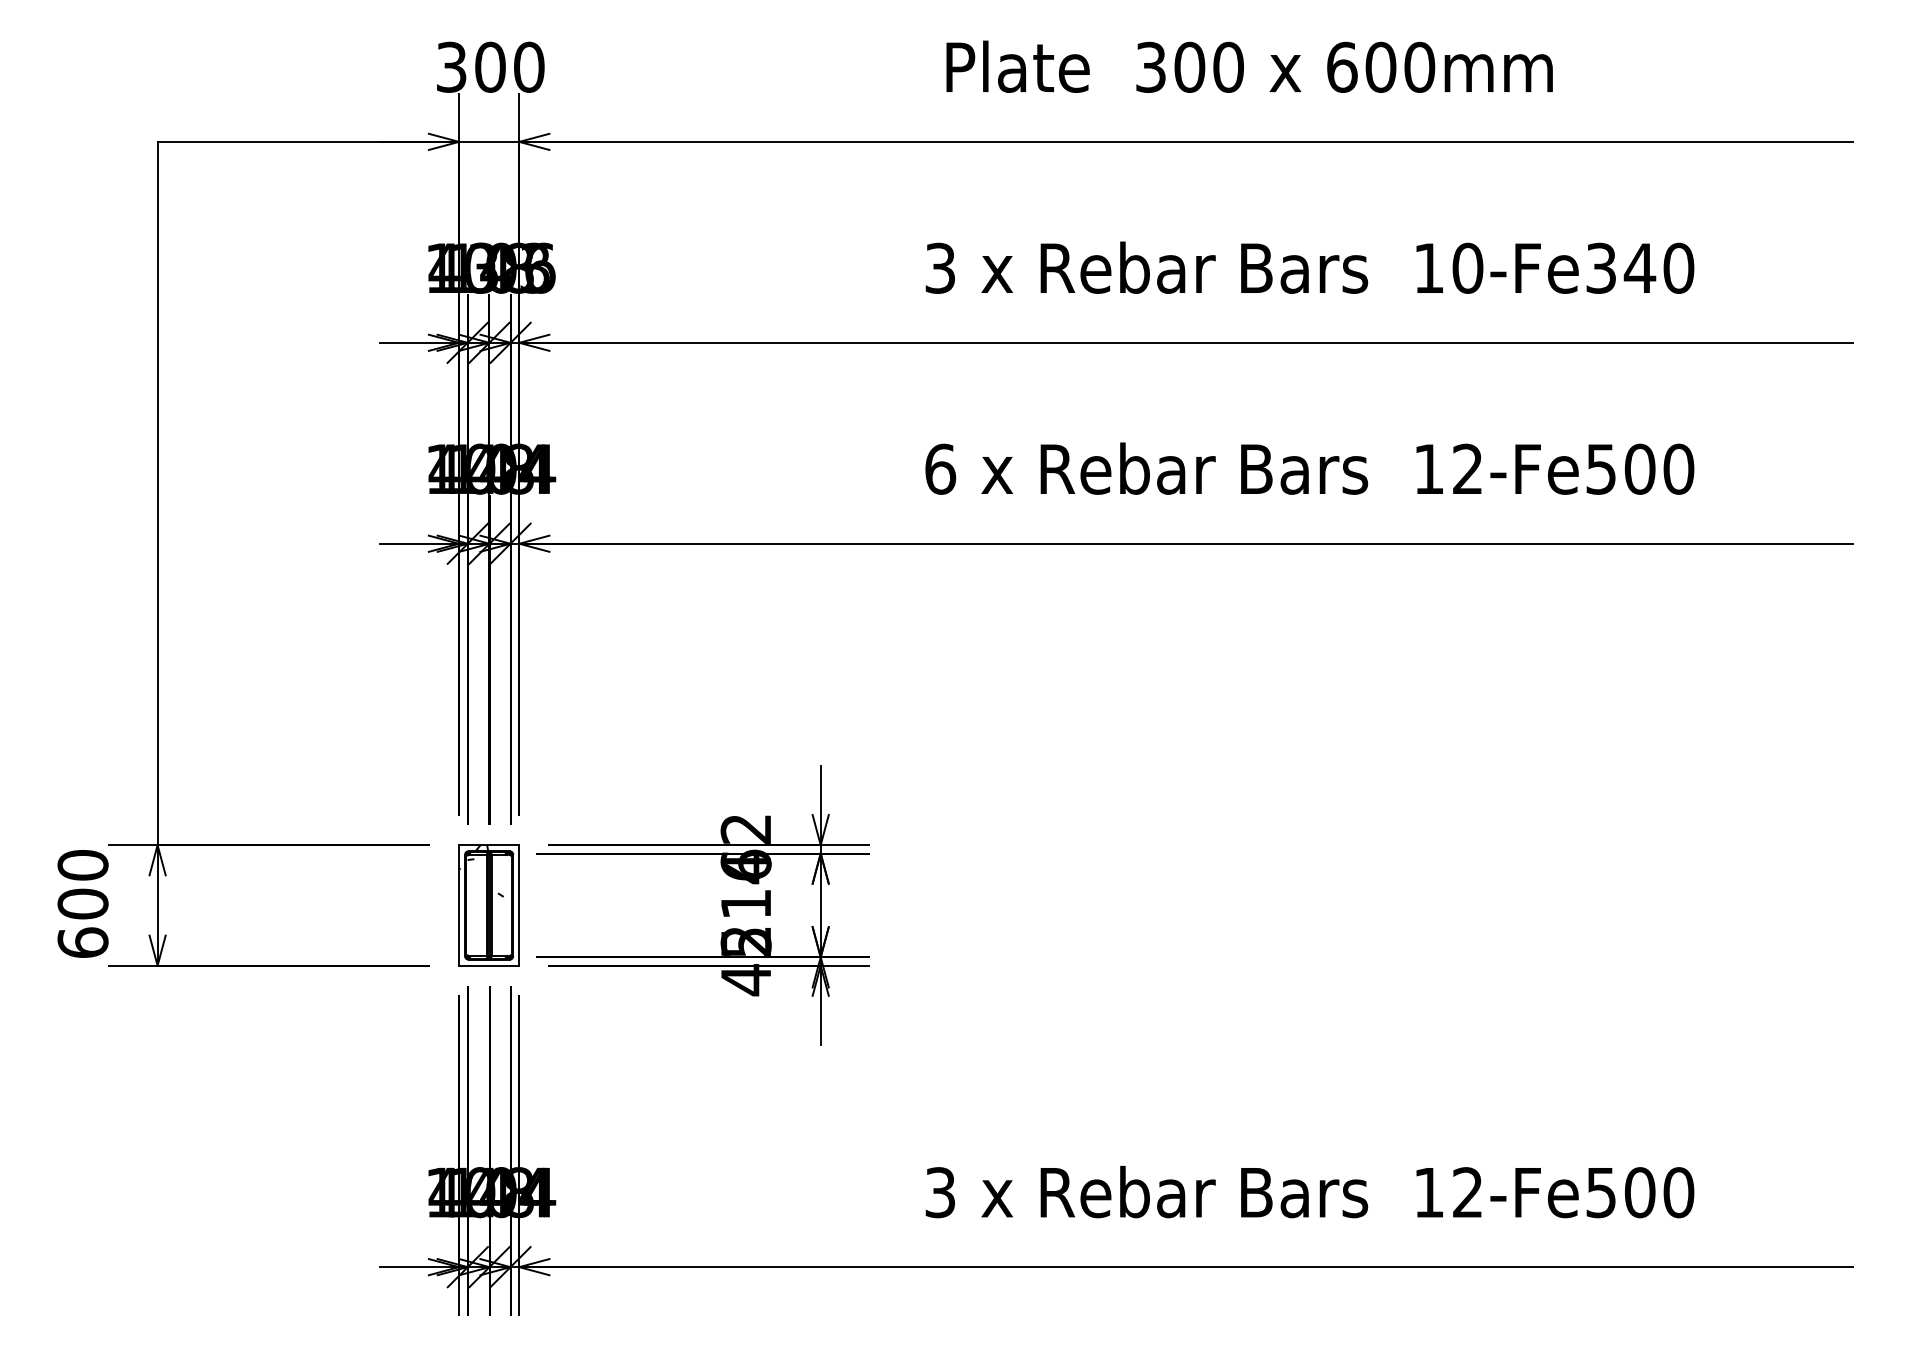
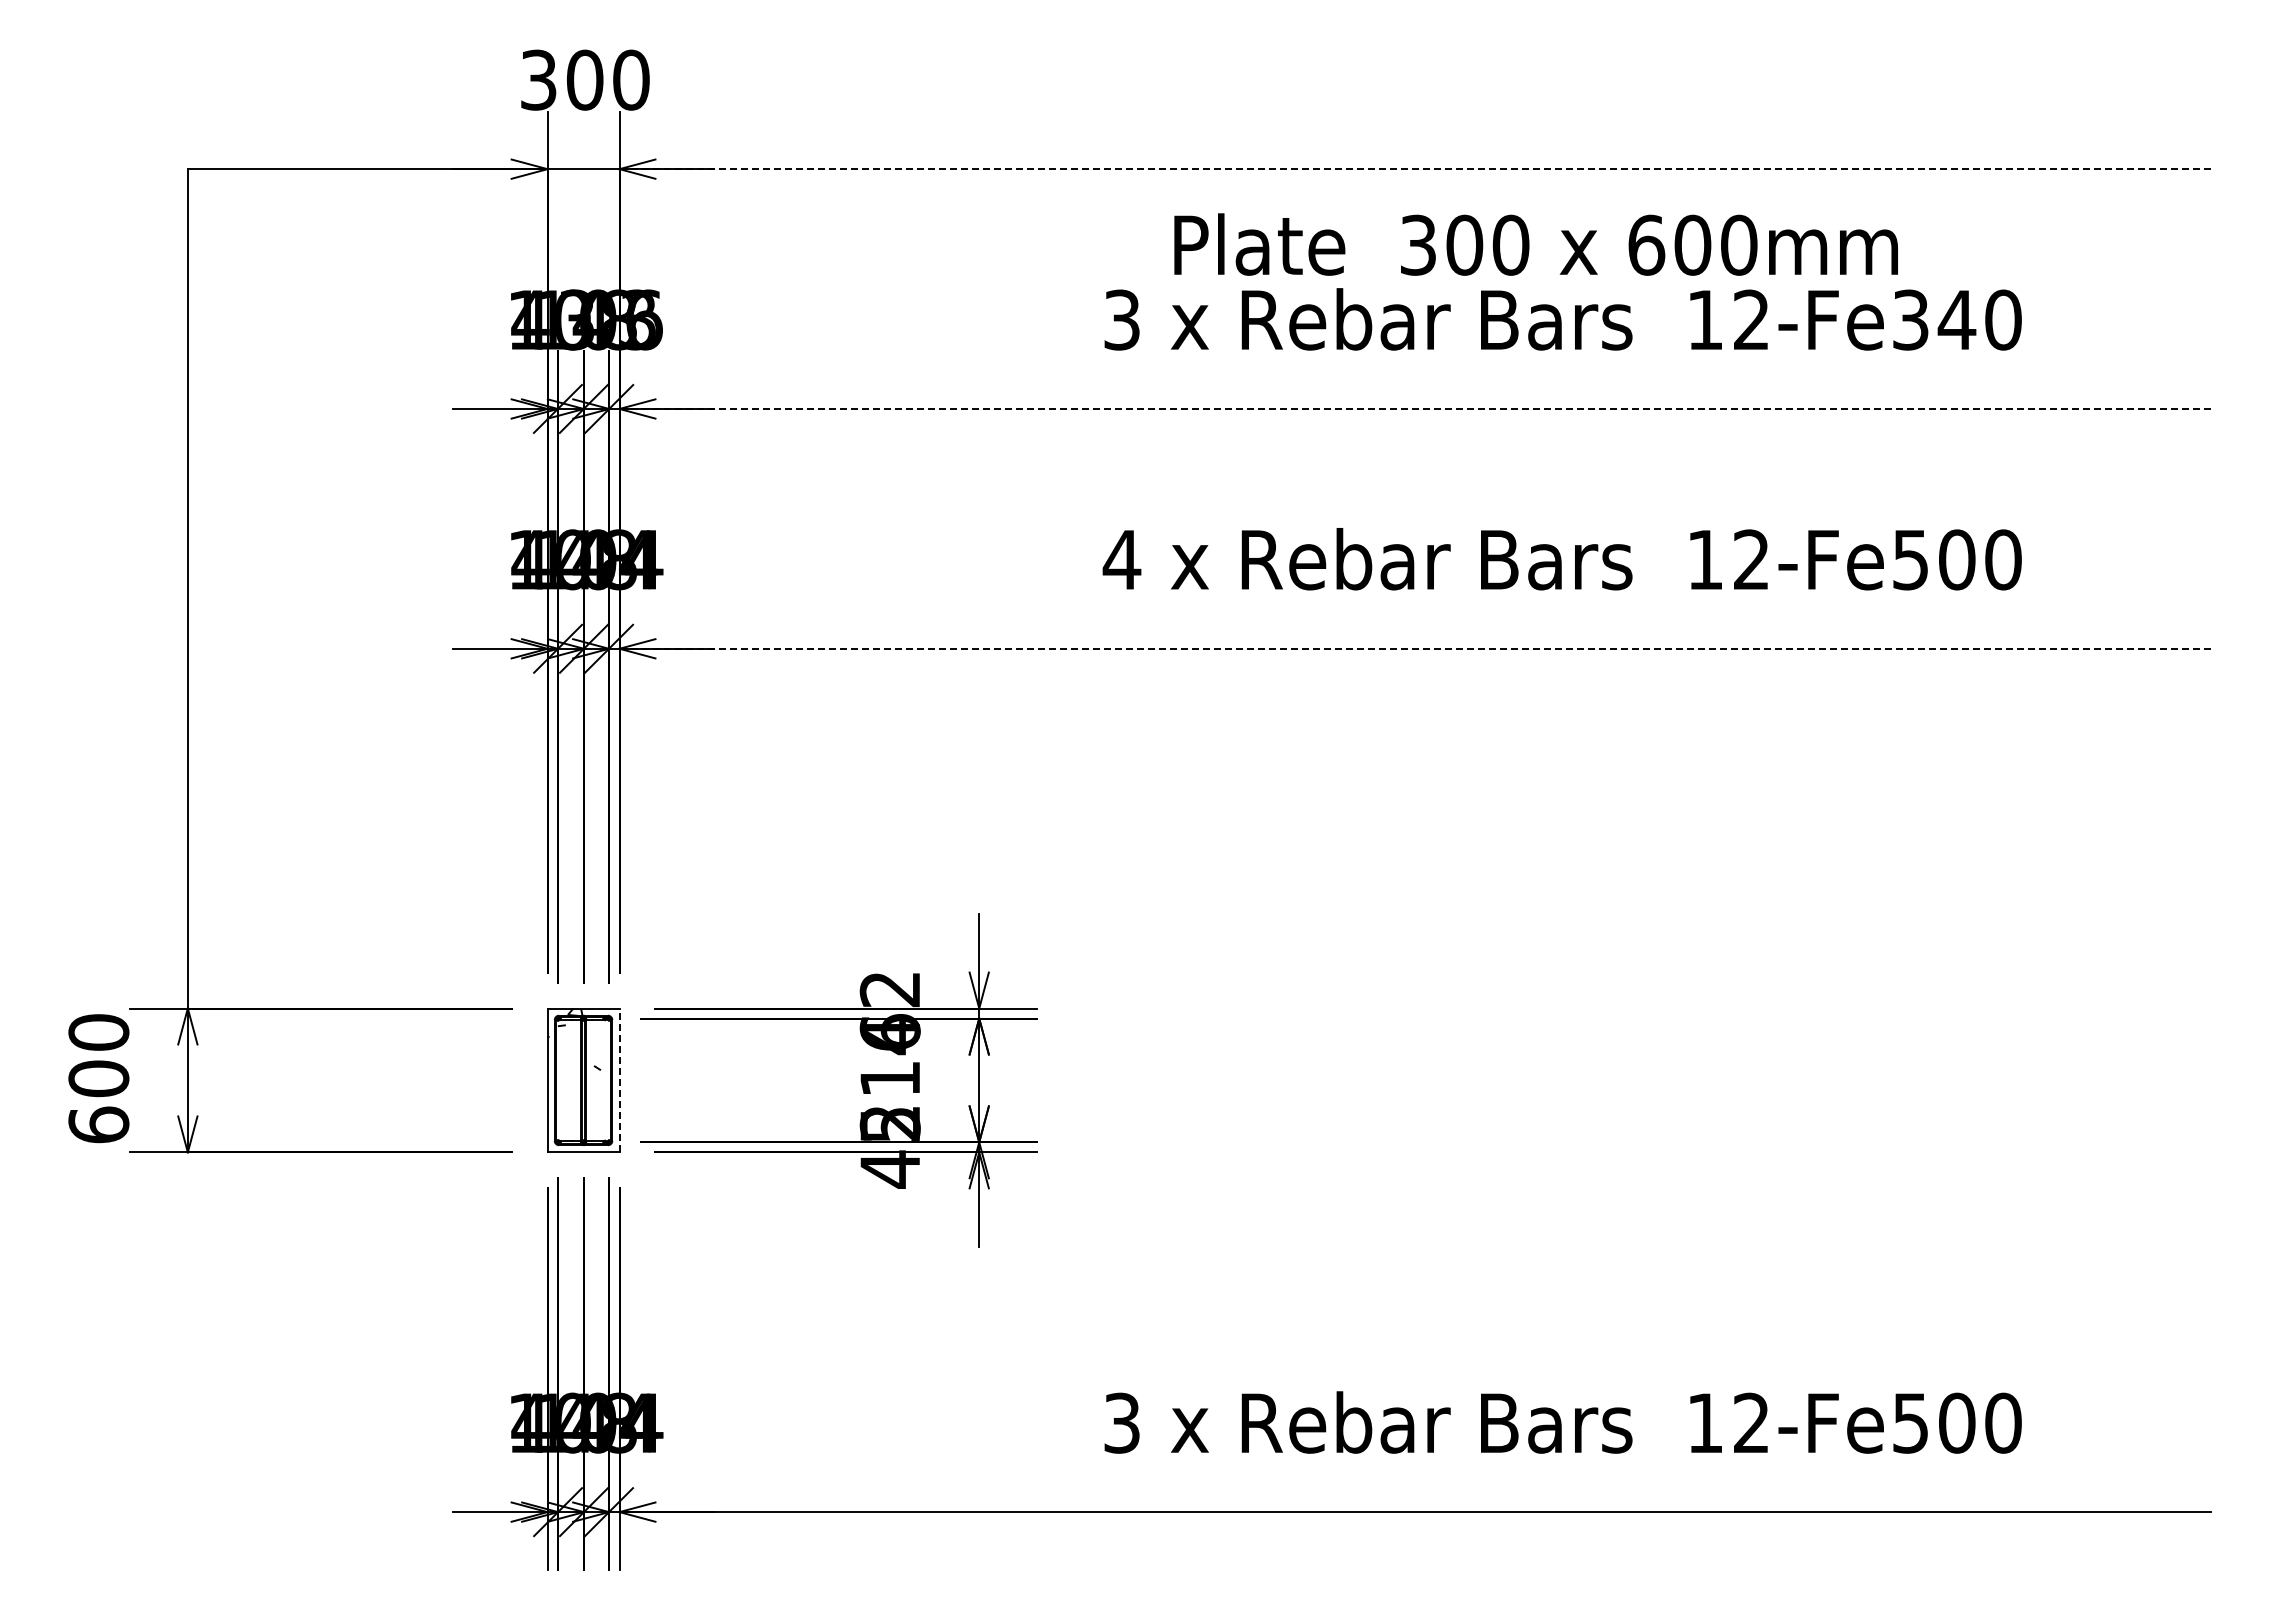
text: (1249, 66) -> (1535, 244), moved
line: (1186, 142) -> (1415, 169), solid -> dashed
text: (1467, 267) -> (1751, 319), 10-Fe340 -> 12-Fe340
line: (1186, 342) -> (1415, 408), solid -> dashed
text: (939, 468) -> (1121, 559), 6 -> 4
line: (1186, 543) -> (1415, 648), solid -> dashed
line: (519, 905) -> (619, 1080), solid -> dashed

